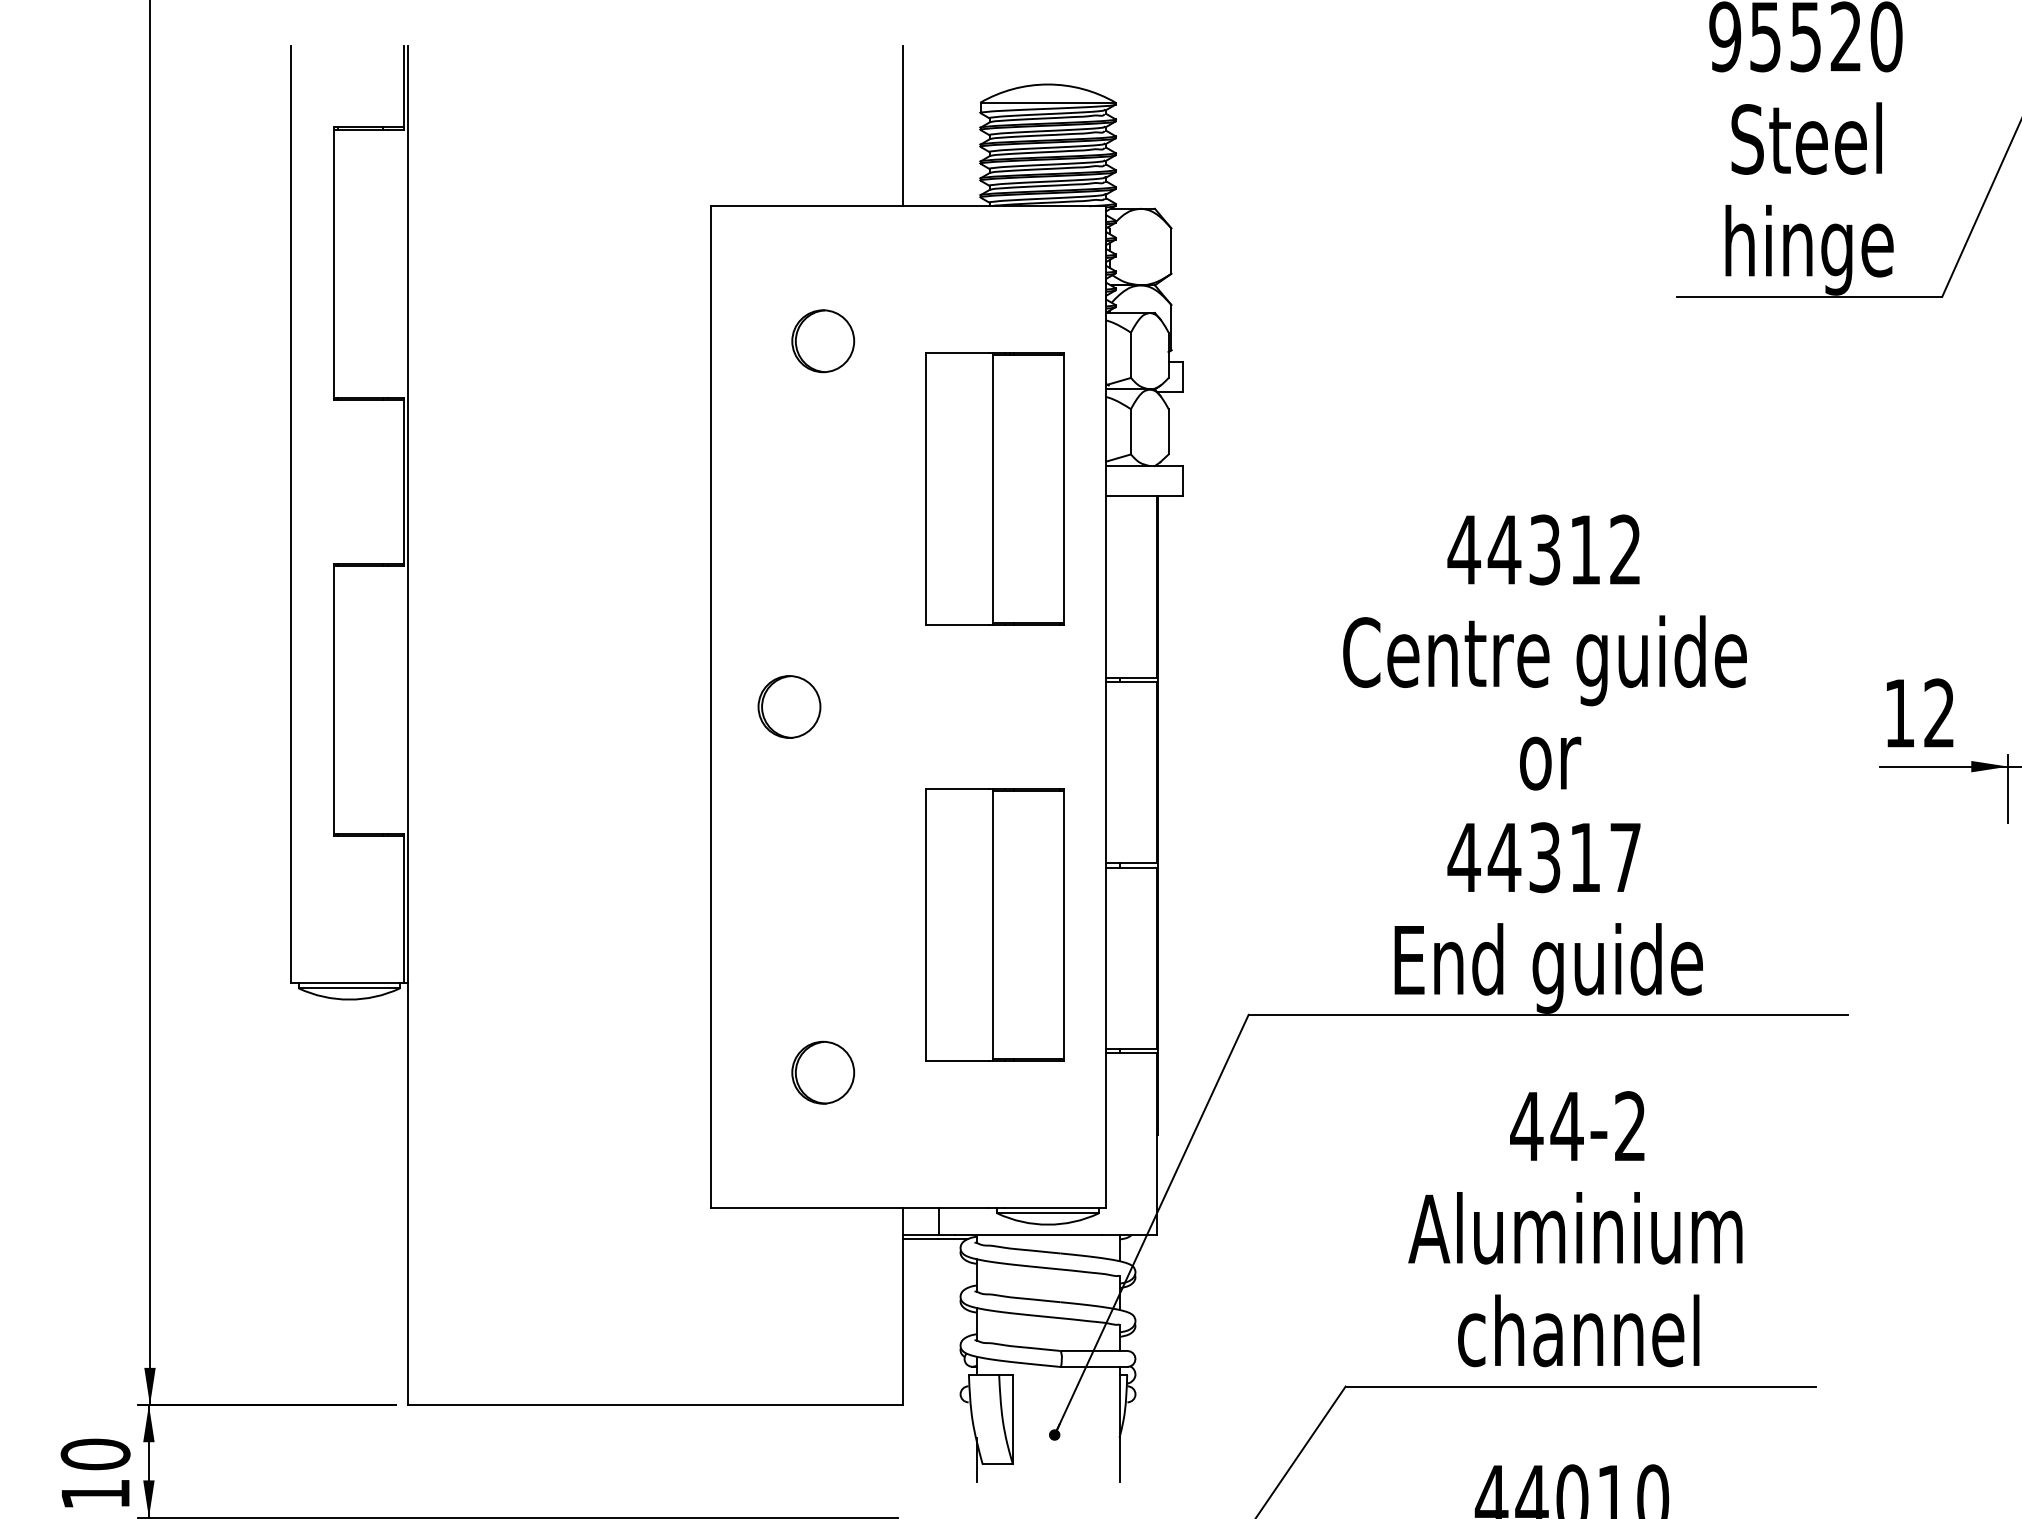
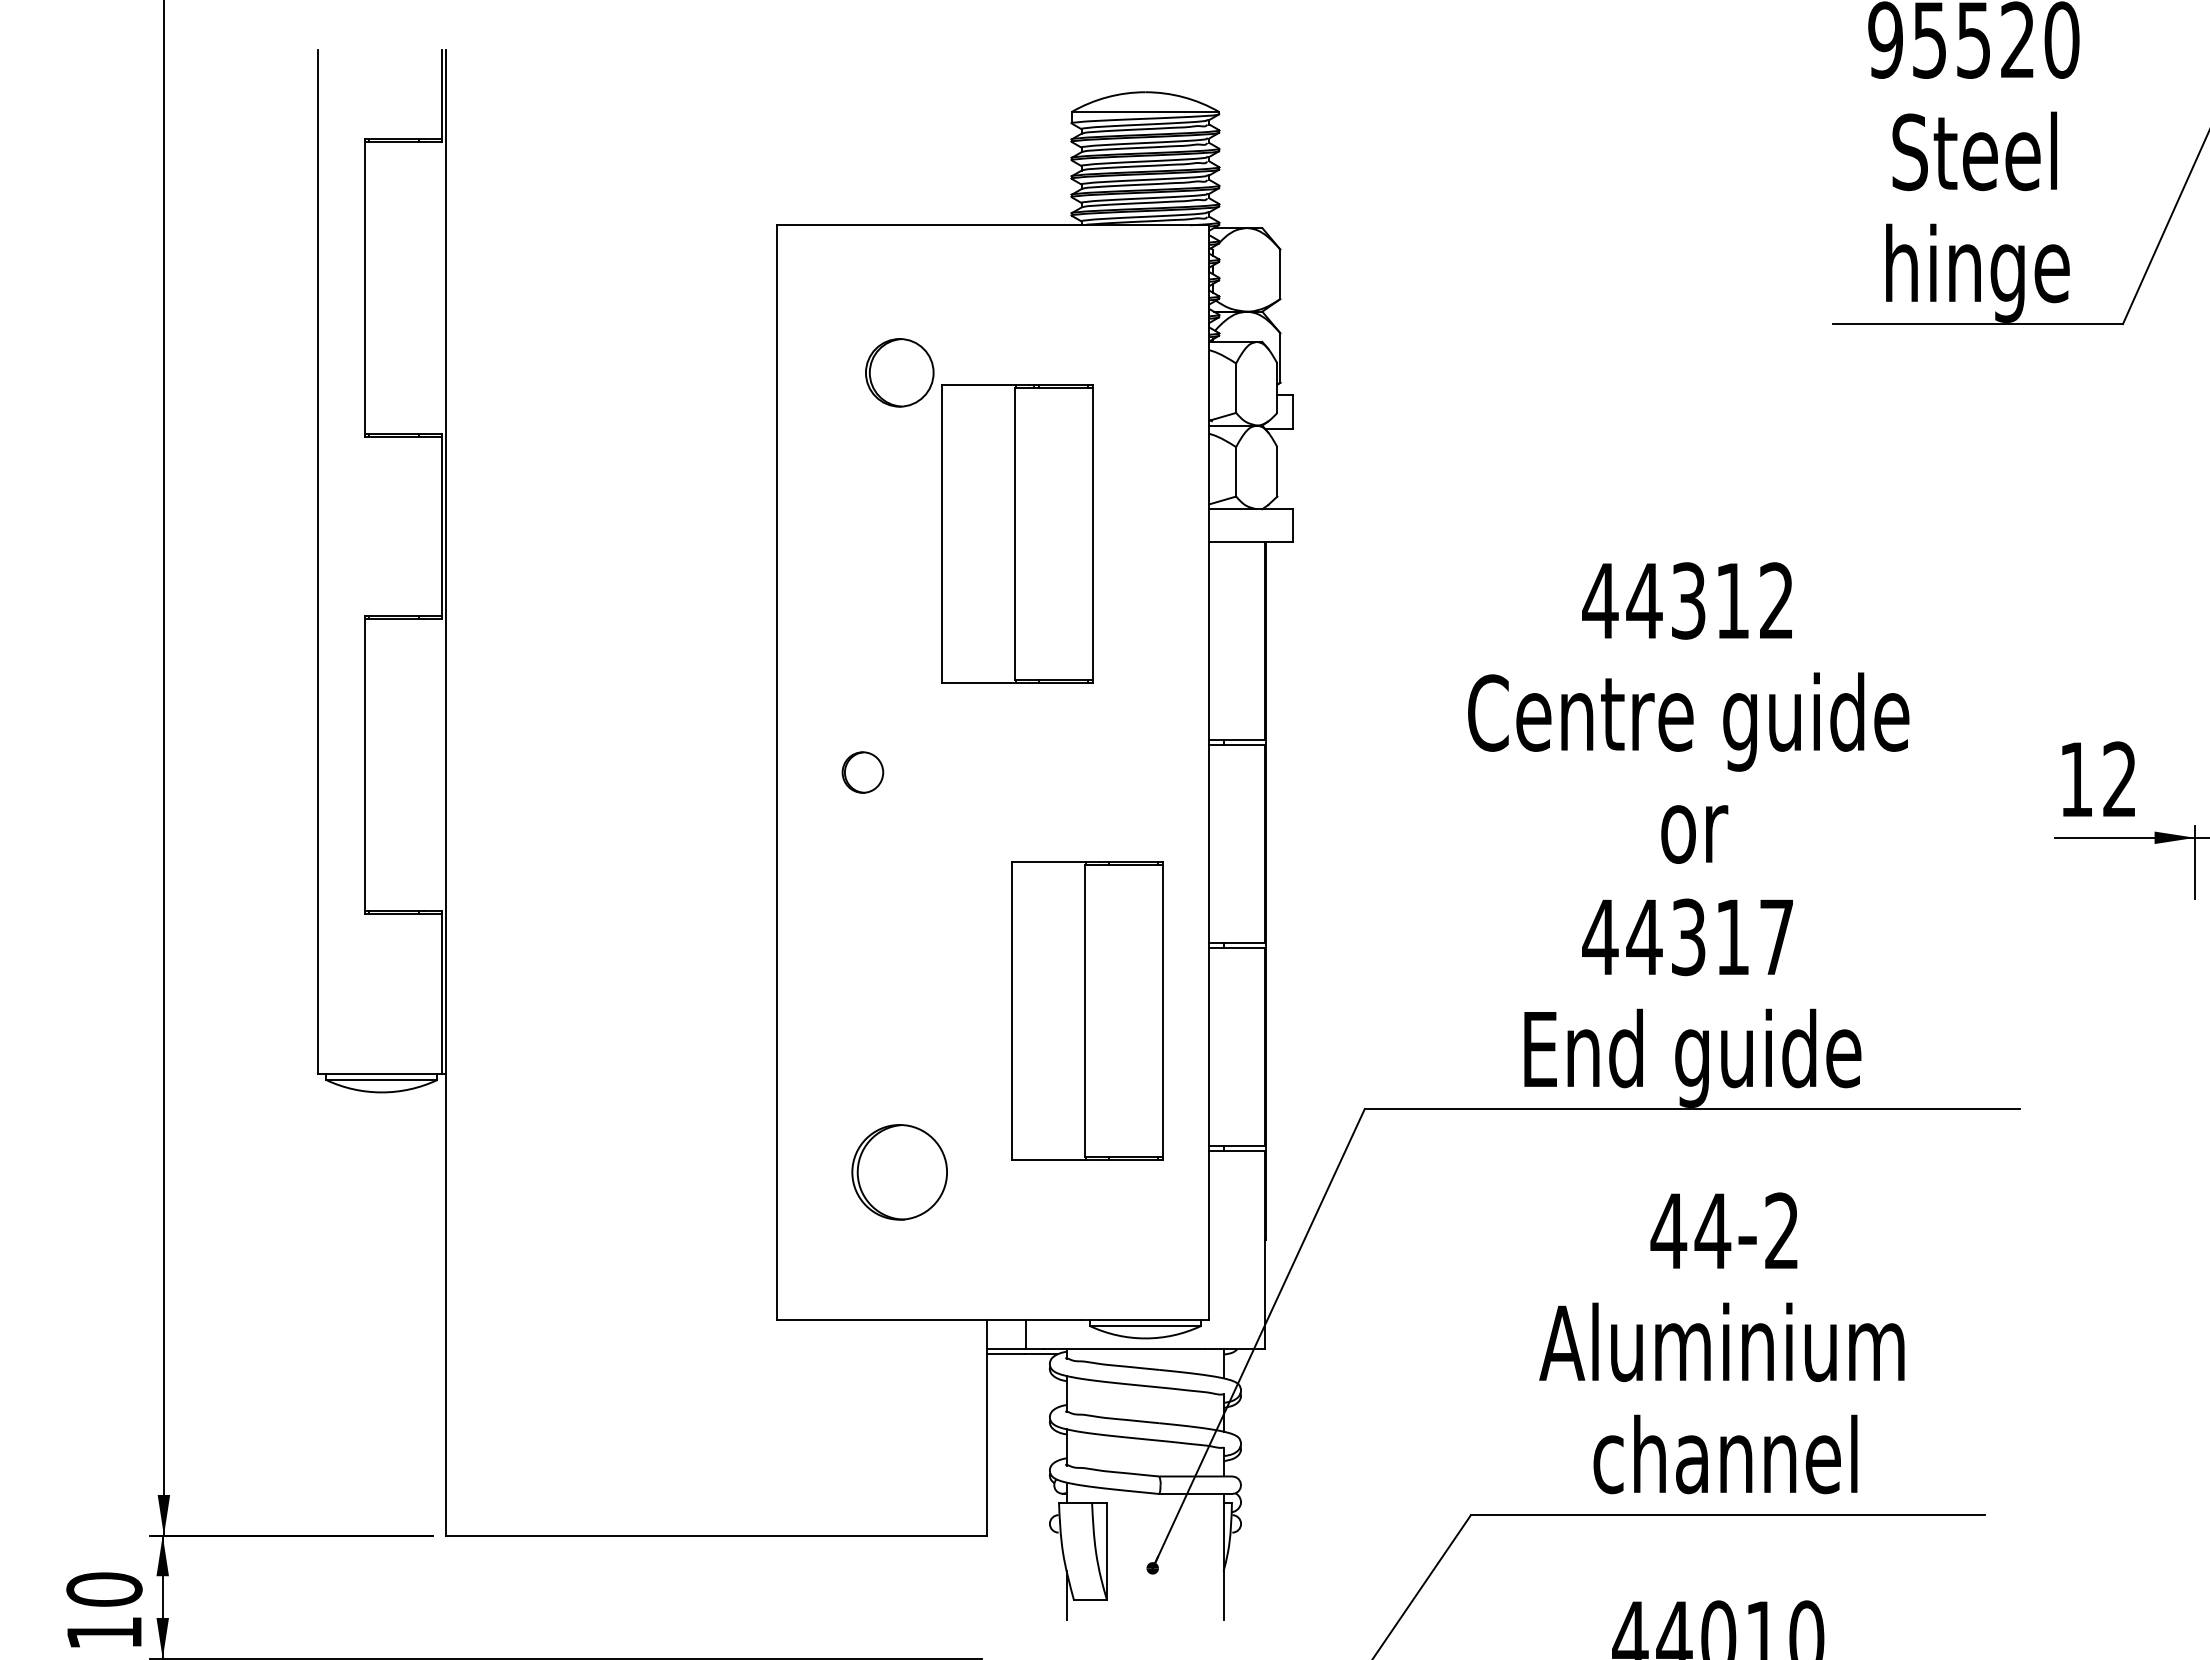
line: (902, 125) -> (986, 137), removed
part: (994, 488) -> (1017, 533), moved
part: (789, 706) -> (862, 772), size x0.6
part: (822, 1072) -> (899, 1172), size x1.4

